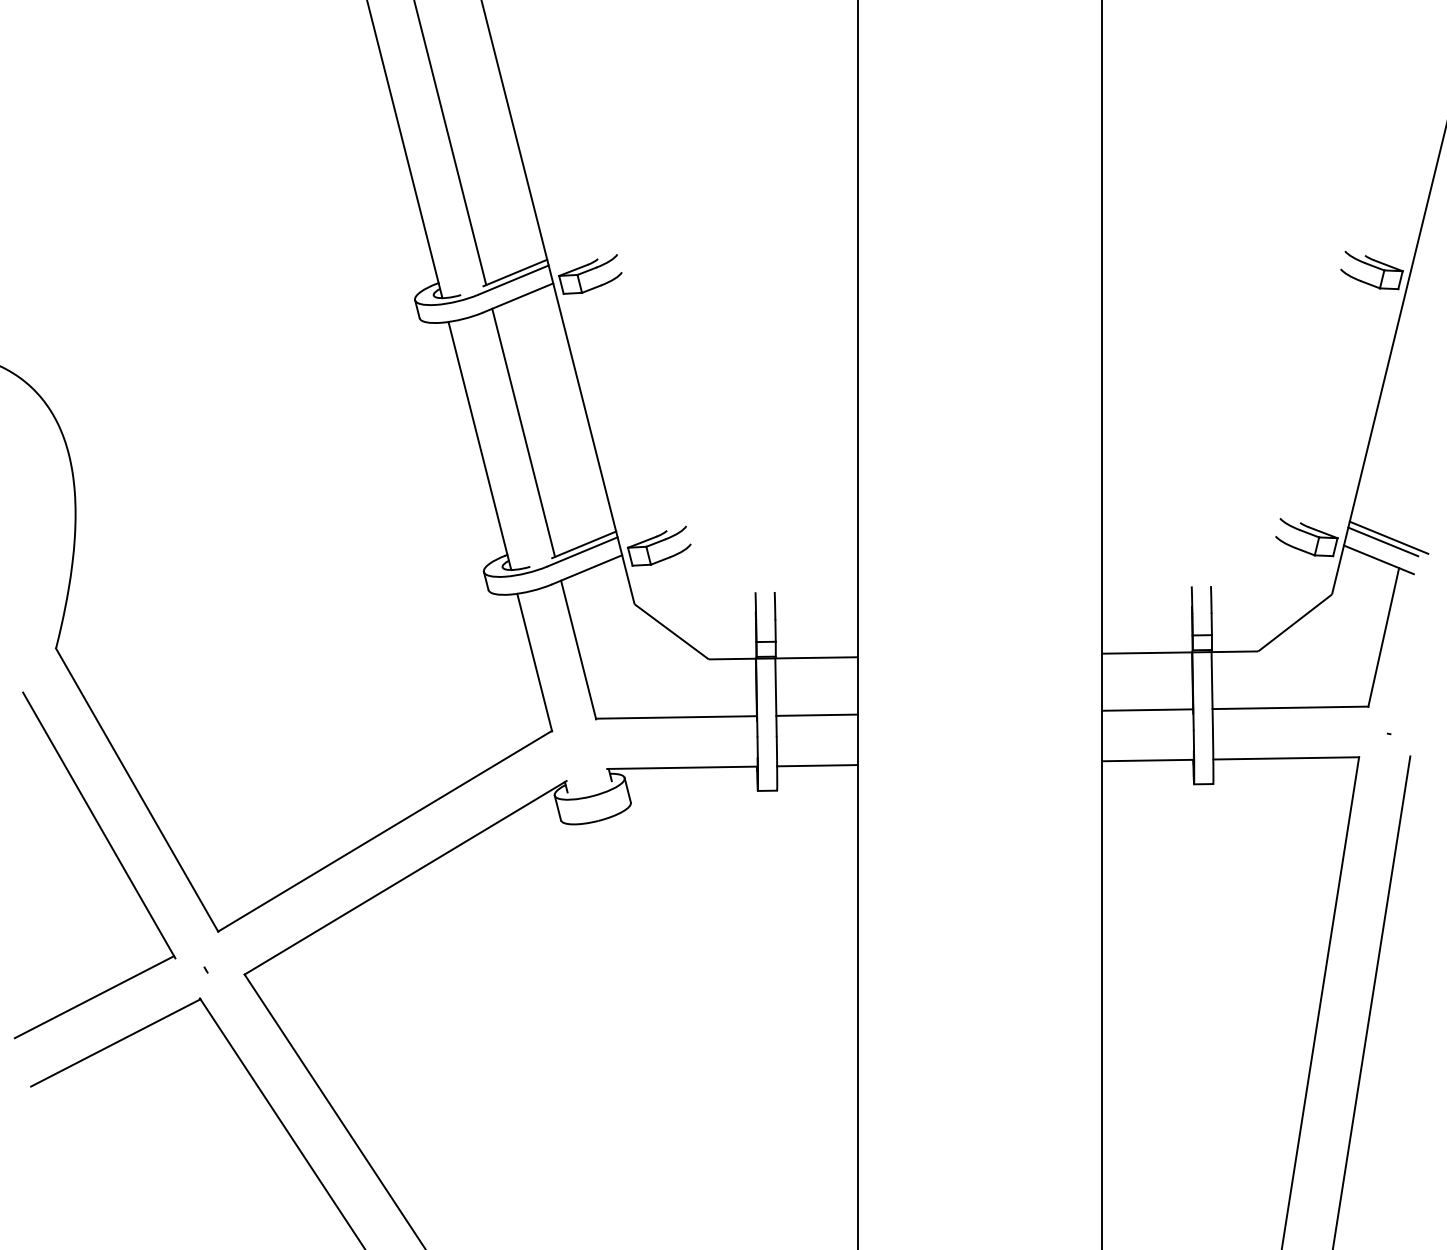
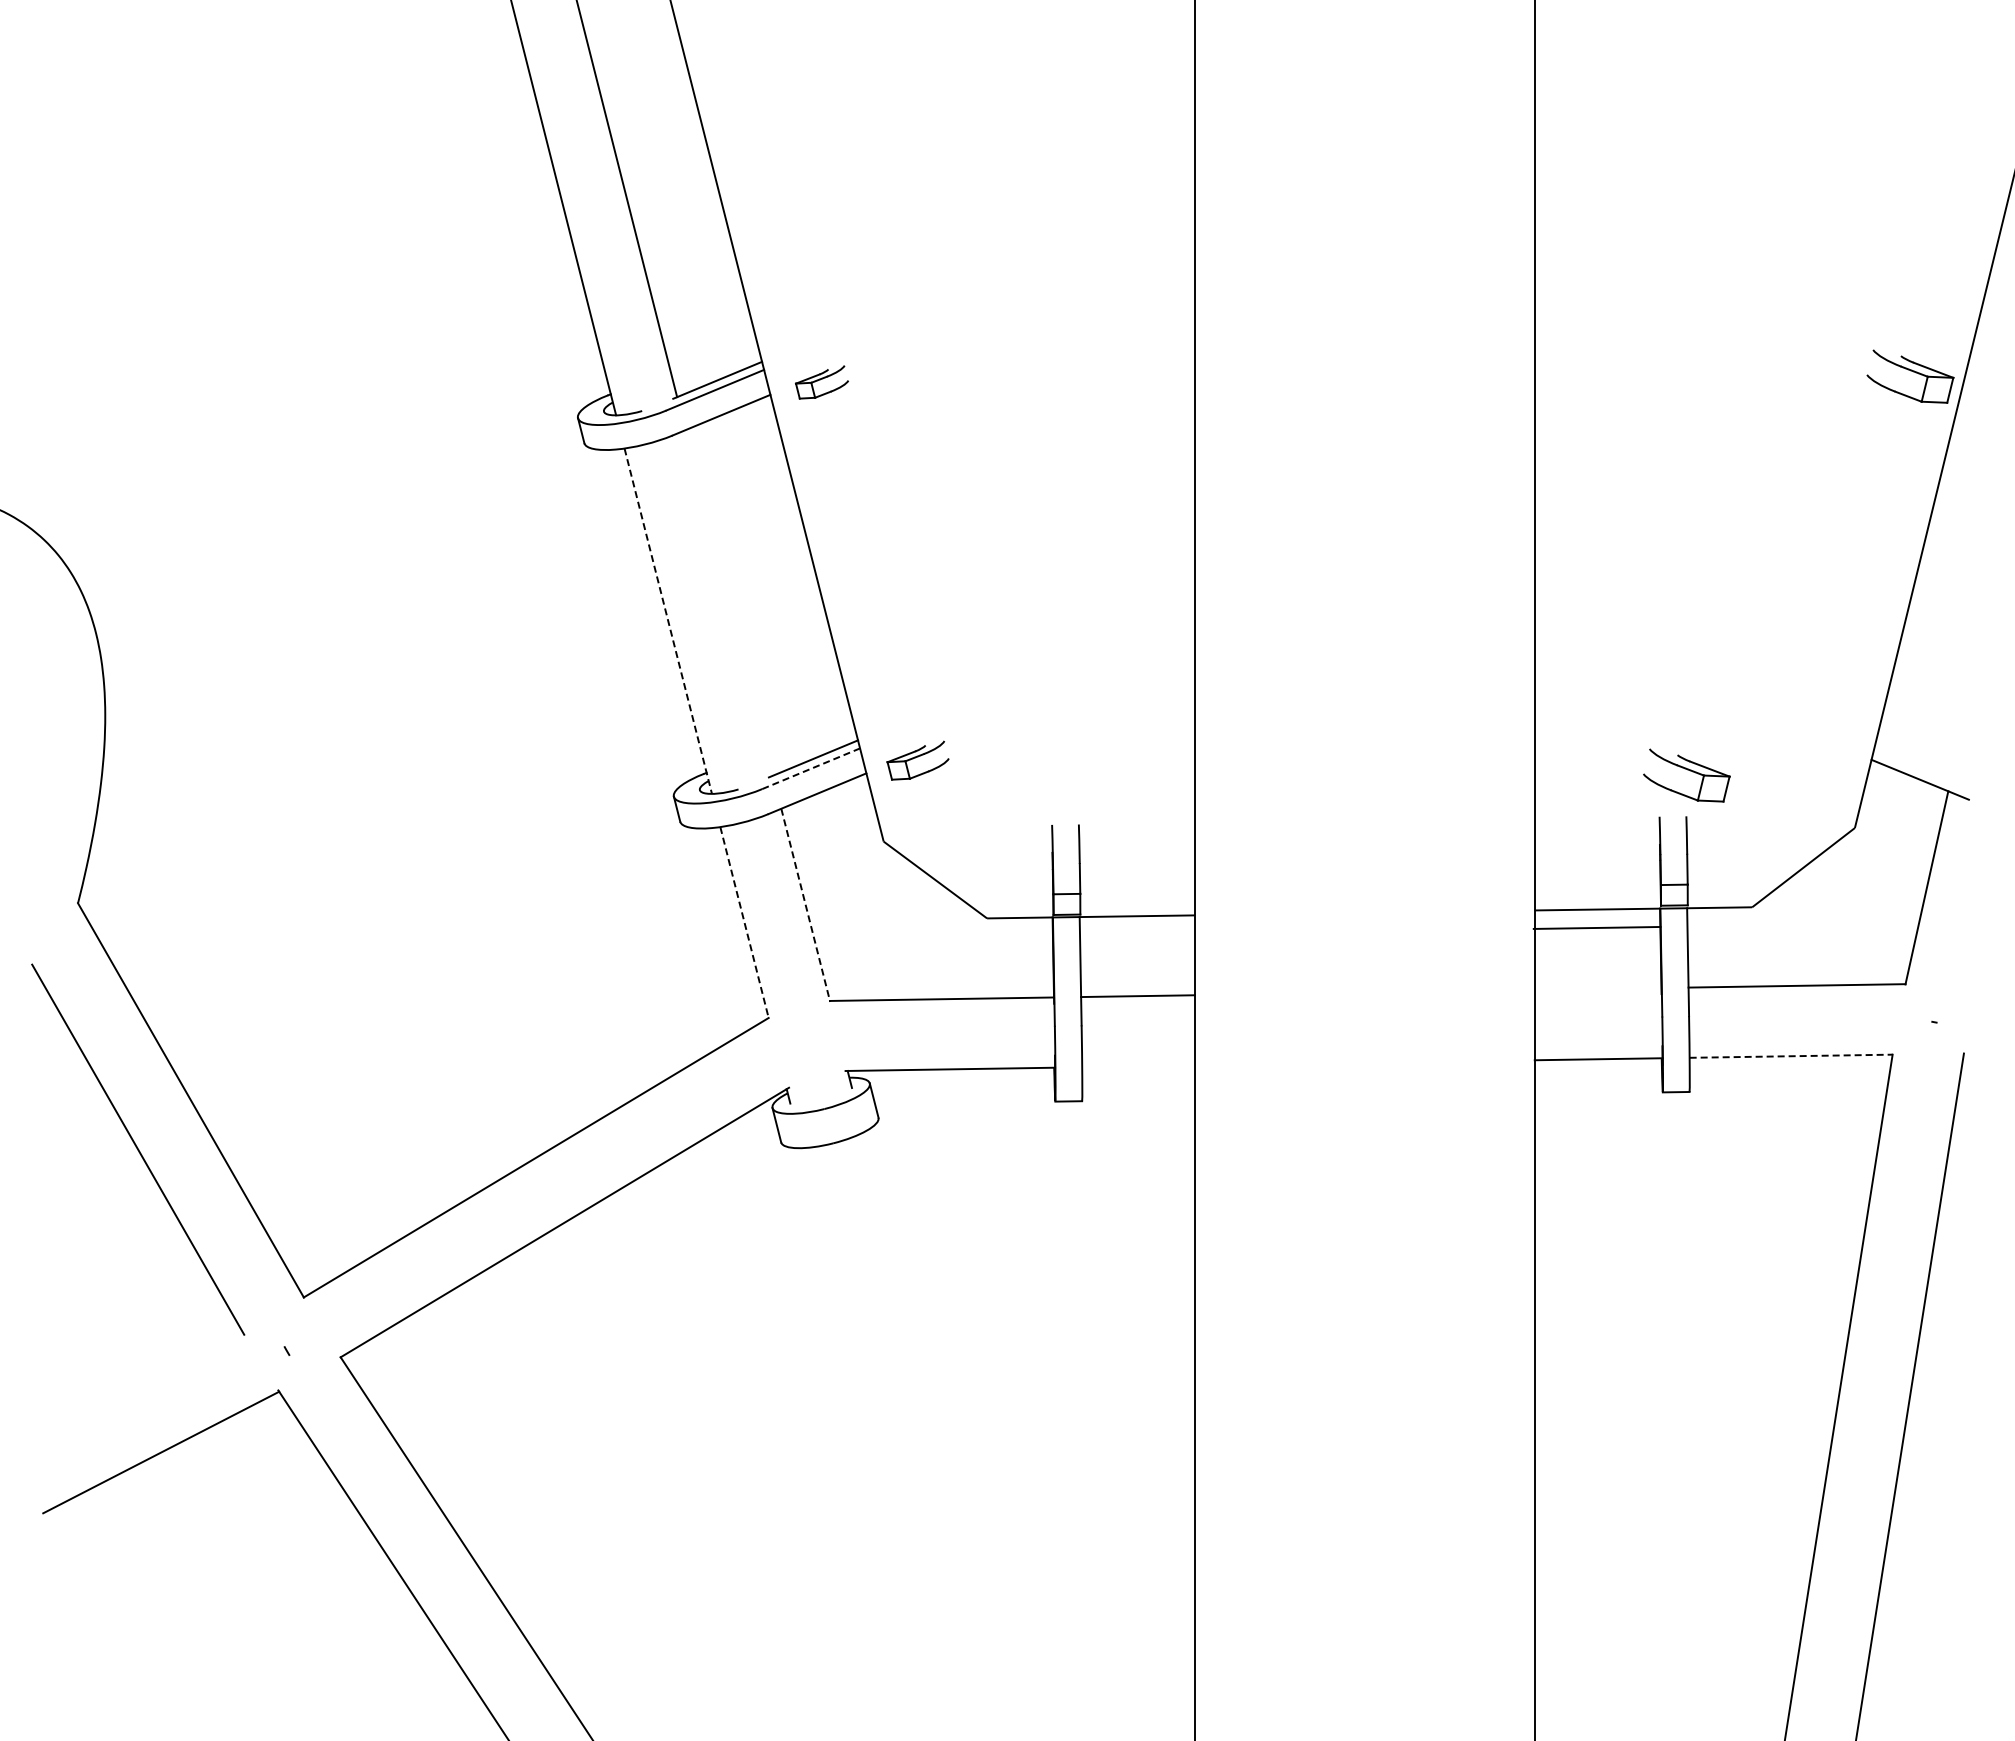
part: (589, 274) -> (821, 382), size x0.6
line: (523, 432) -> (728, 602), removed
line: (480, 446) -> (668, 621), solid -> dashed
part: (1306, 537) -> (1686, 775), moved
line: (1388, 537) -> (1933, 748), removed
line: (1383, 541) -> (1926, 754), removed
part: (658, 546) -> (917, 760), size x0.7
line: (582, 551) -> (811, 768), solid -> dashed
line: (578, 650) -> (805, 905), solid -> dashed
line: (534, 662) -> (744, 922), solid -> dashed
line: (1147, 709) -> (1596, 927), moved
line: (1286, 758) -> (1791, 1056), solid -> dashed
line: (817, 765) -> (1138, 1066), removed
line: (94, 996) -> (131, 1388), removed

